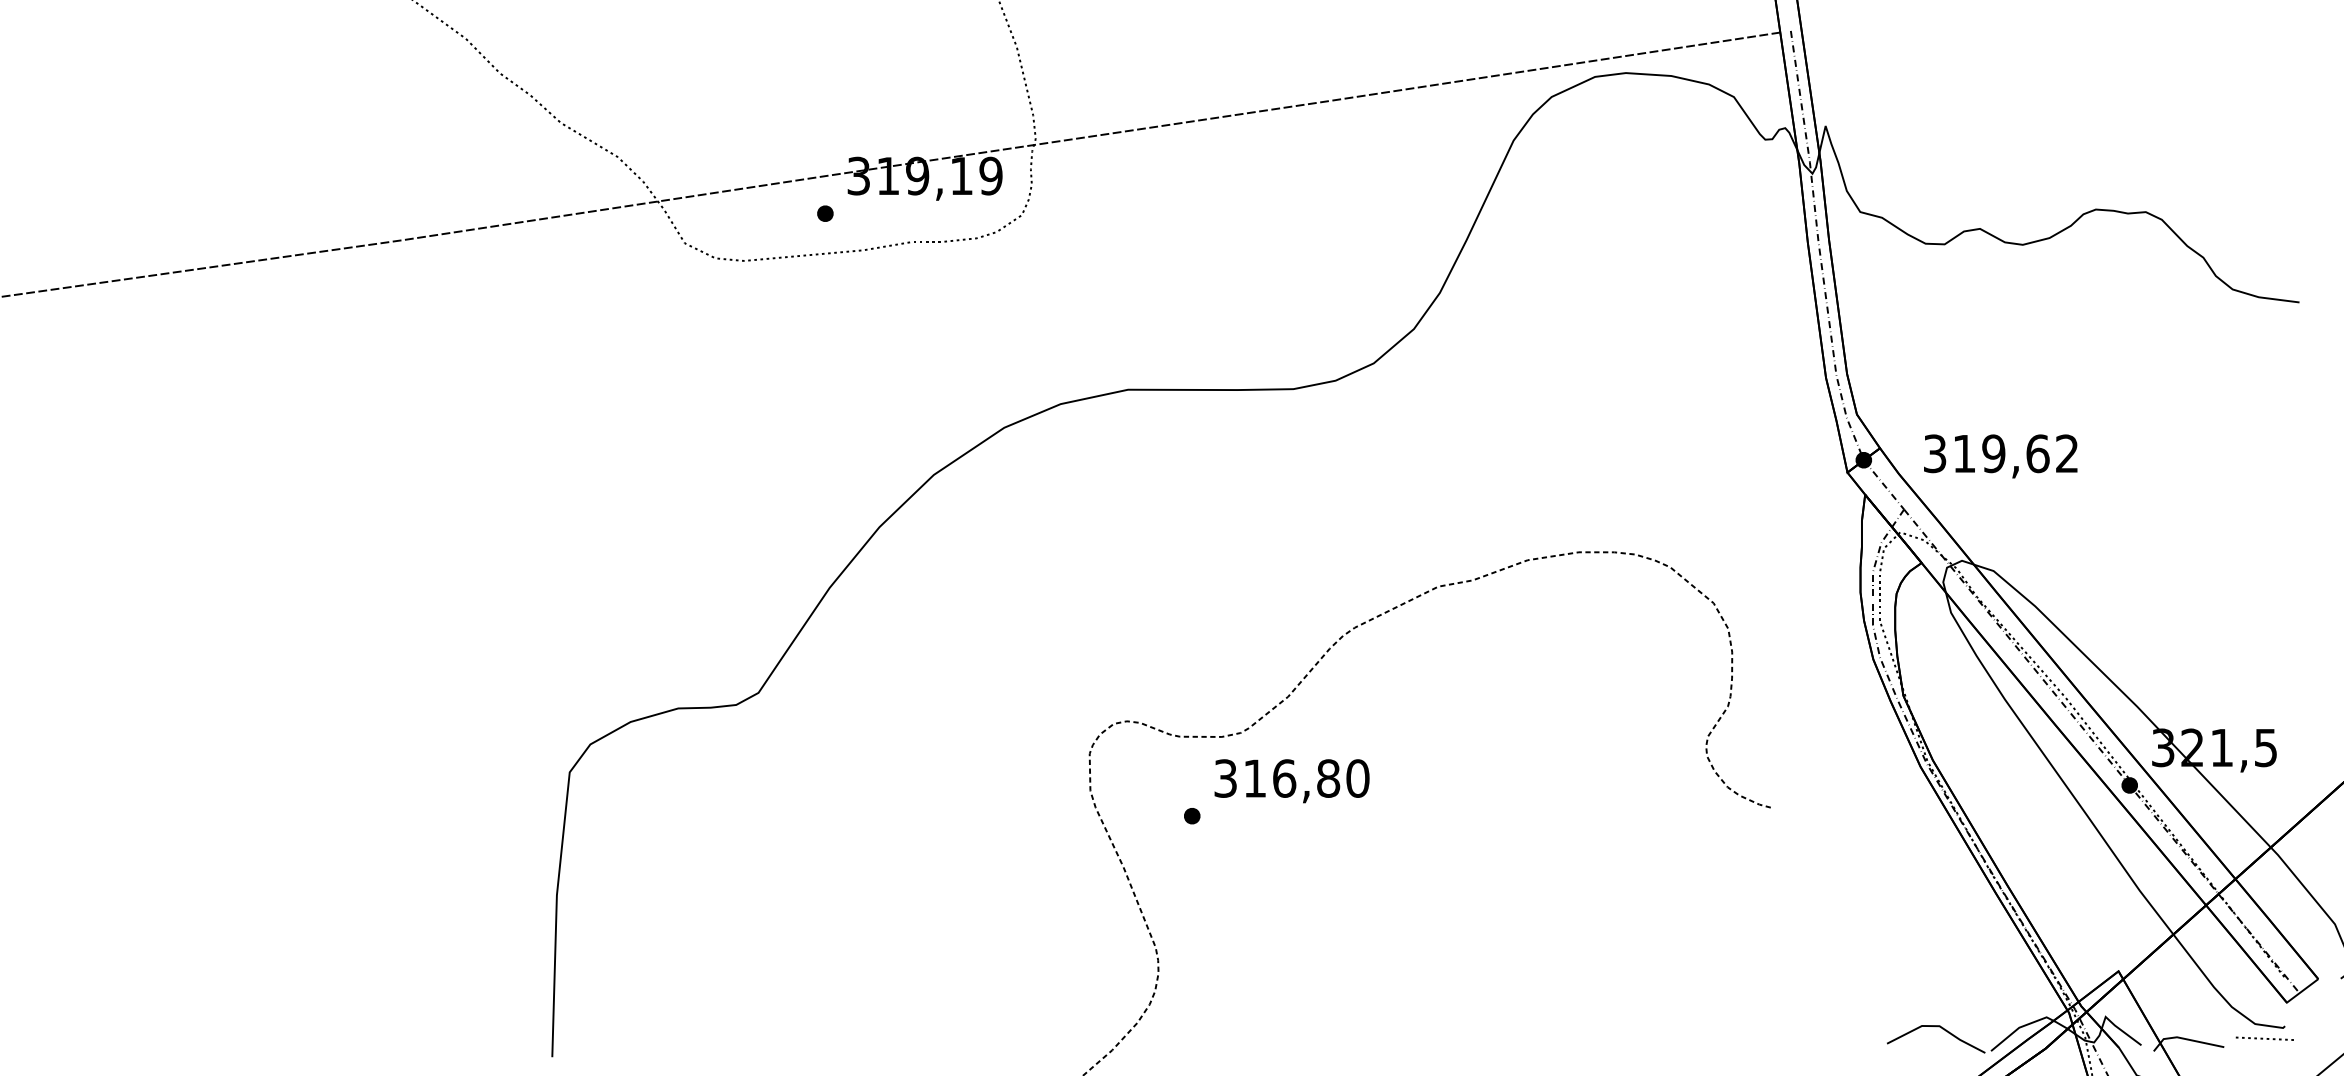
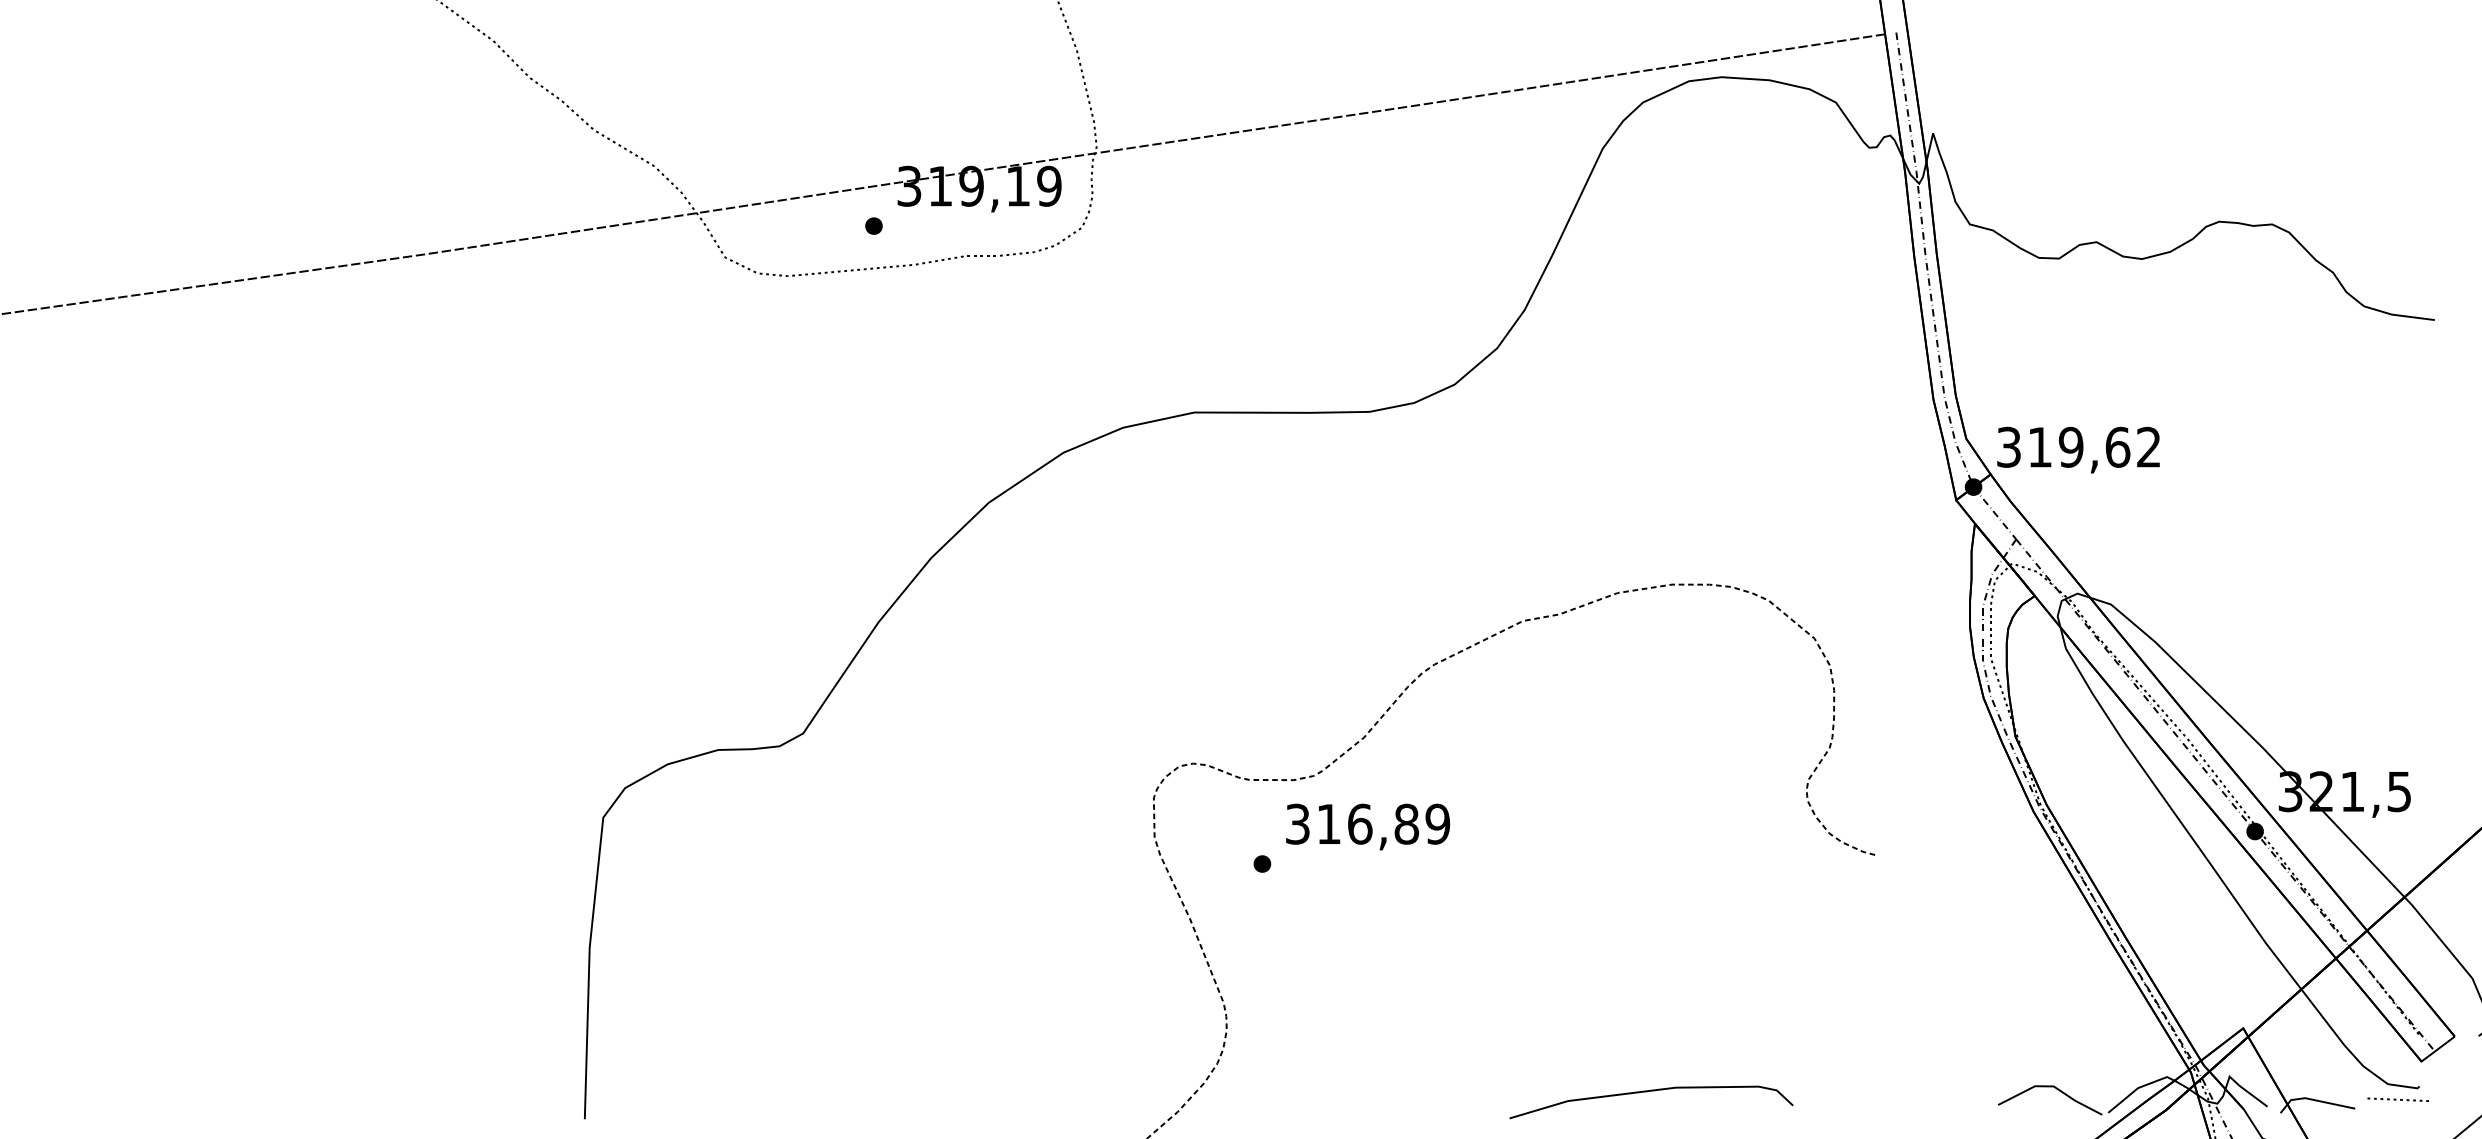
text: (2000, 455) -> (2078, 449), moved
text: (1357, 777) -> (1437, 823), 316,80 -> 316,89
curve: (1555, 1031) -> (1647, 1092), added

